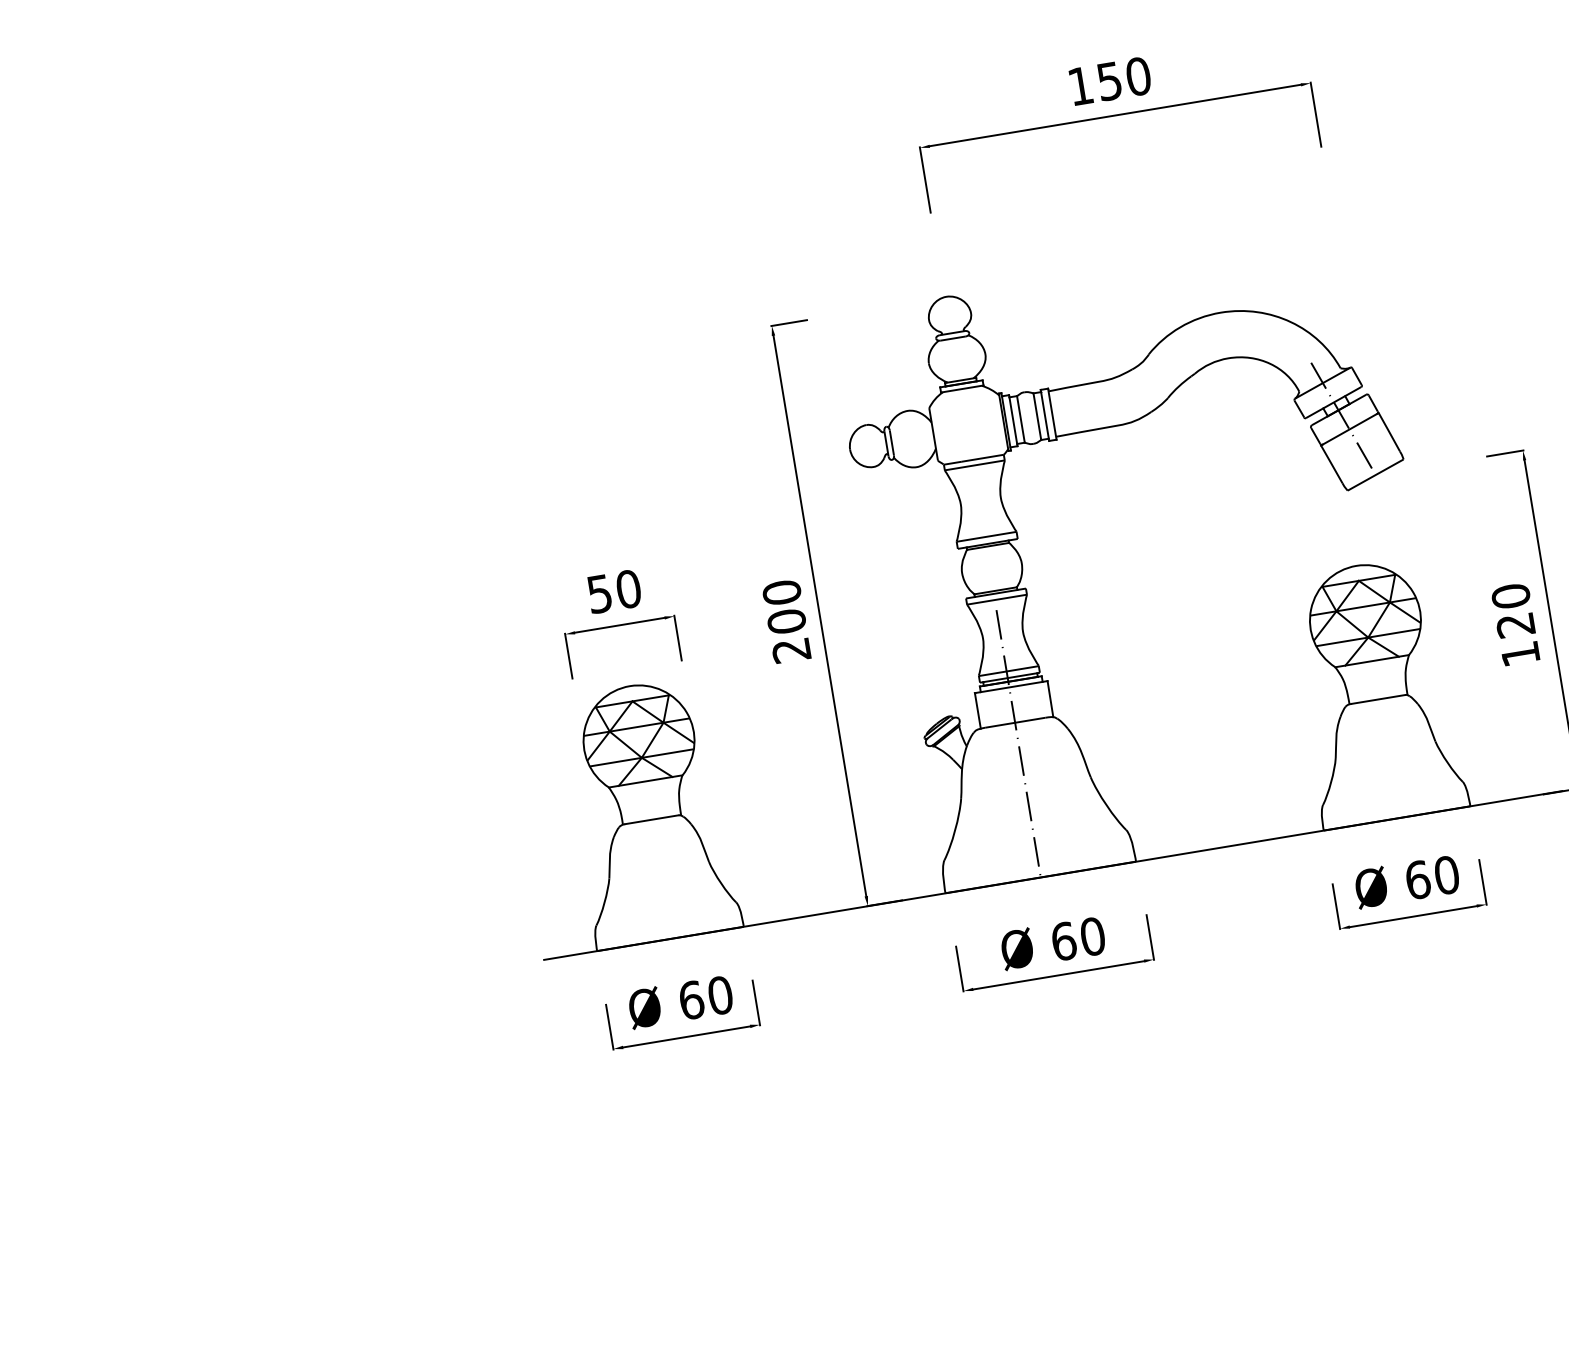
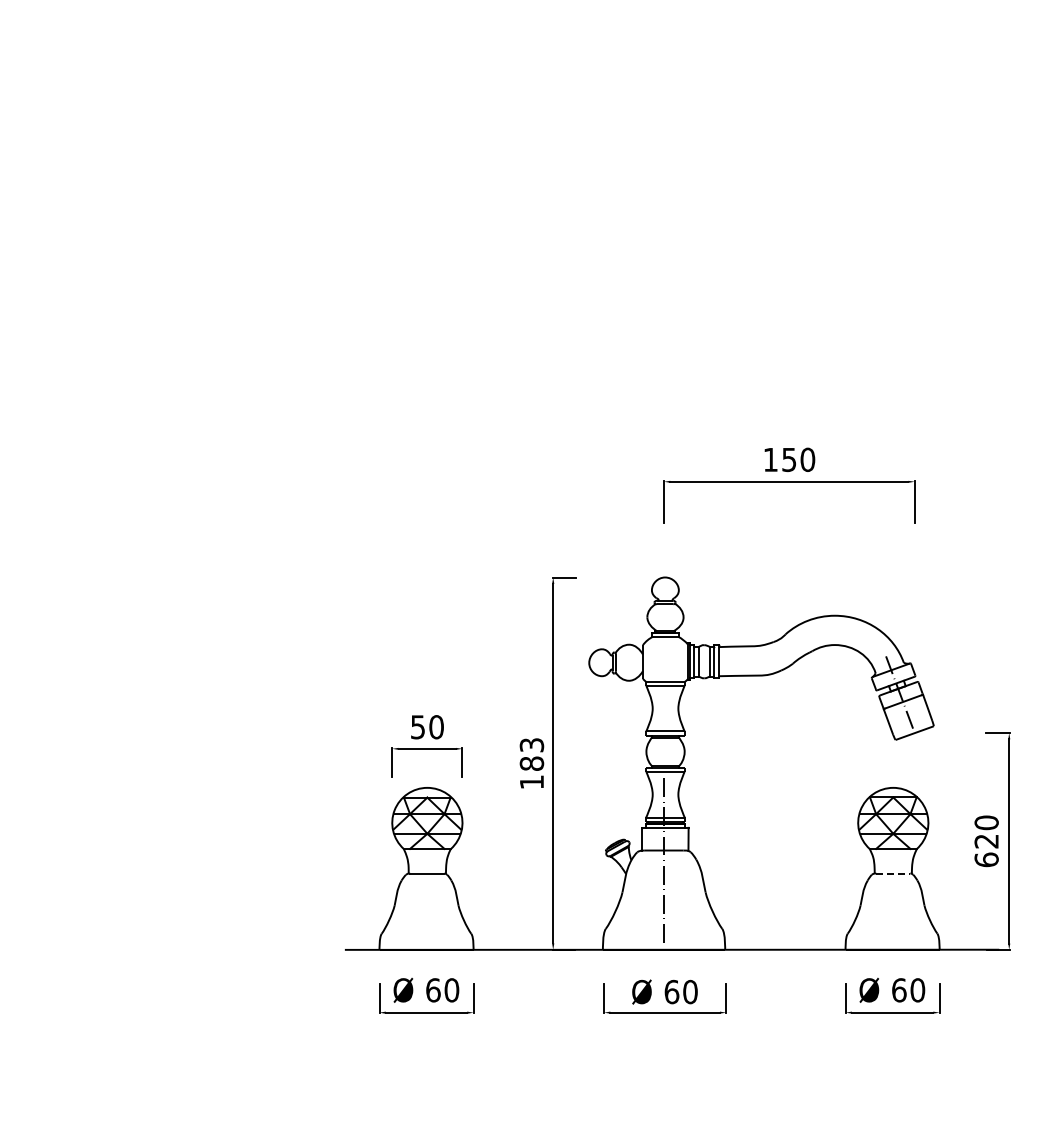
text: (786, 621) -> (531, 763), 200 -> 183
text: (1520, 653) -> (986, 859), 120 -> 620
line: (1378, 699) -> (893, 873), solid -> dashed

